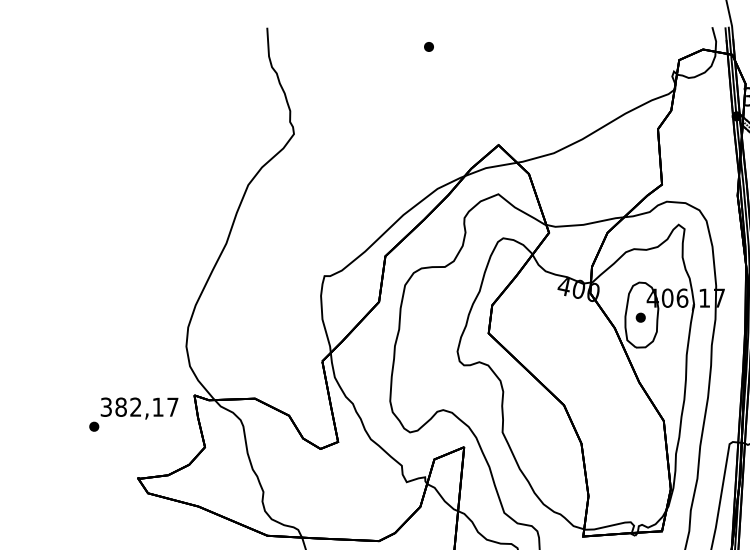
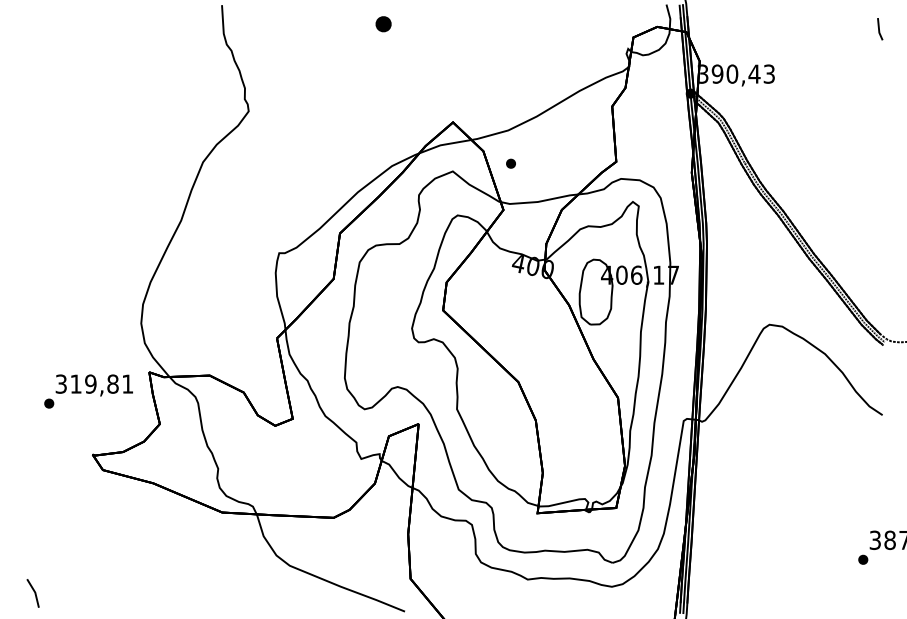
part: (428, 47) -> (383, 24), size x1.6
part: (640, 317) -> (510, 163), moved
text: (146, 406) -> (101, 383), 382,17 -> 319,81

